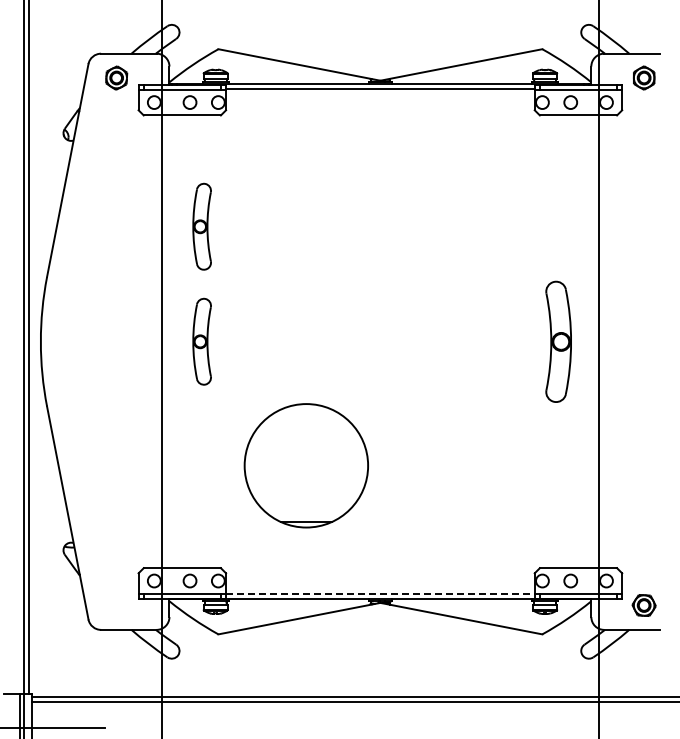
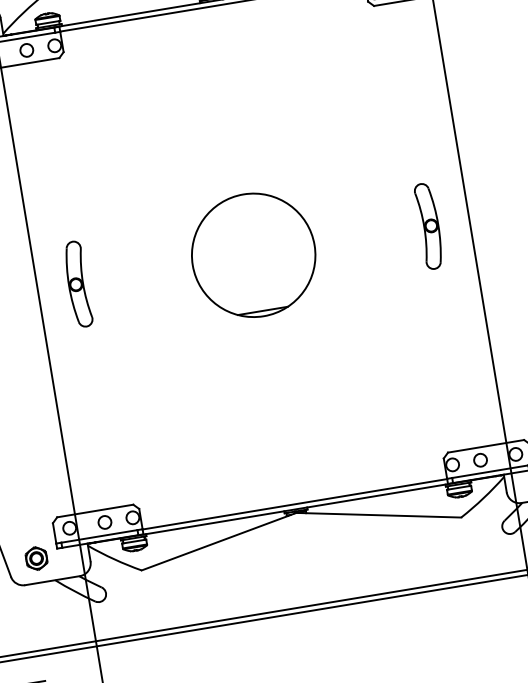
part: (201, 226) -> (58, 170), removed
part: (558, 341) -> (429, 225), size x0.71
part: (305, 465) -> (252, 255), moved
line: (380, 594) -> (295, 504), dashed -> solid
part: (116, 605) -> (36, 558), added

